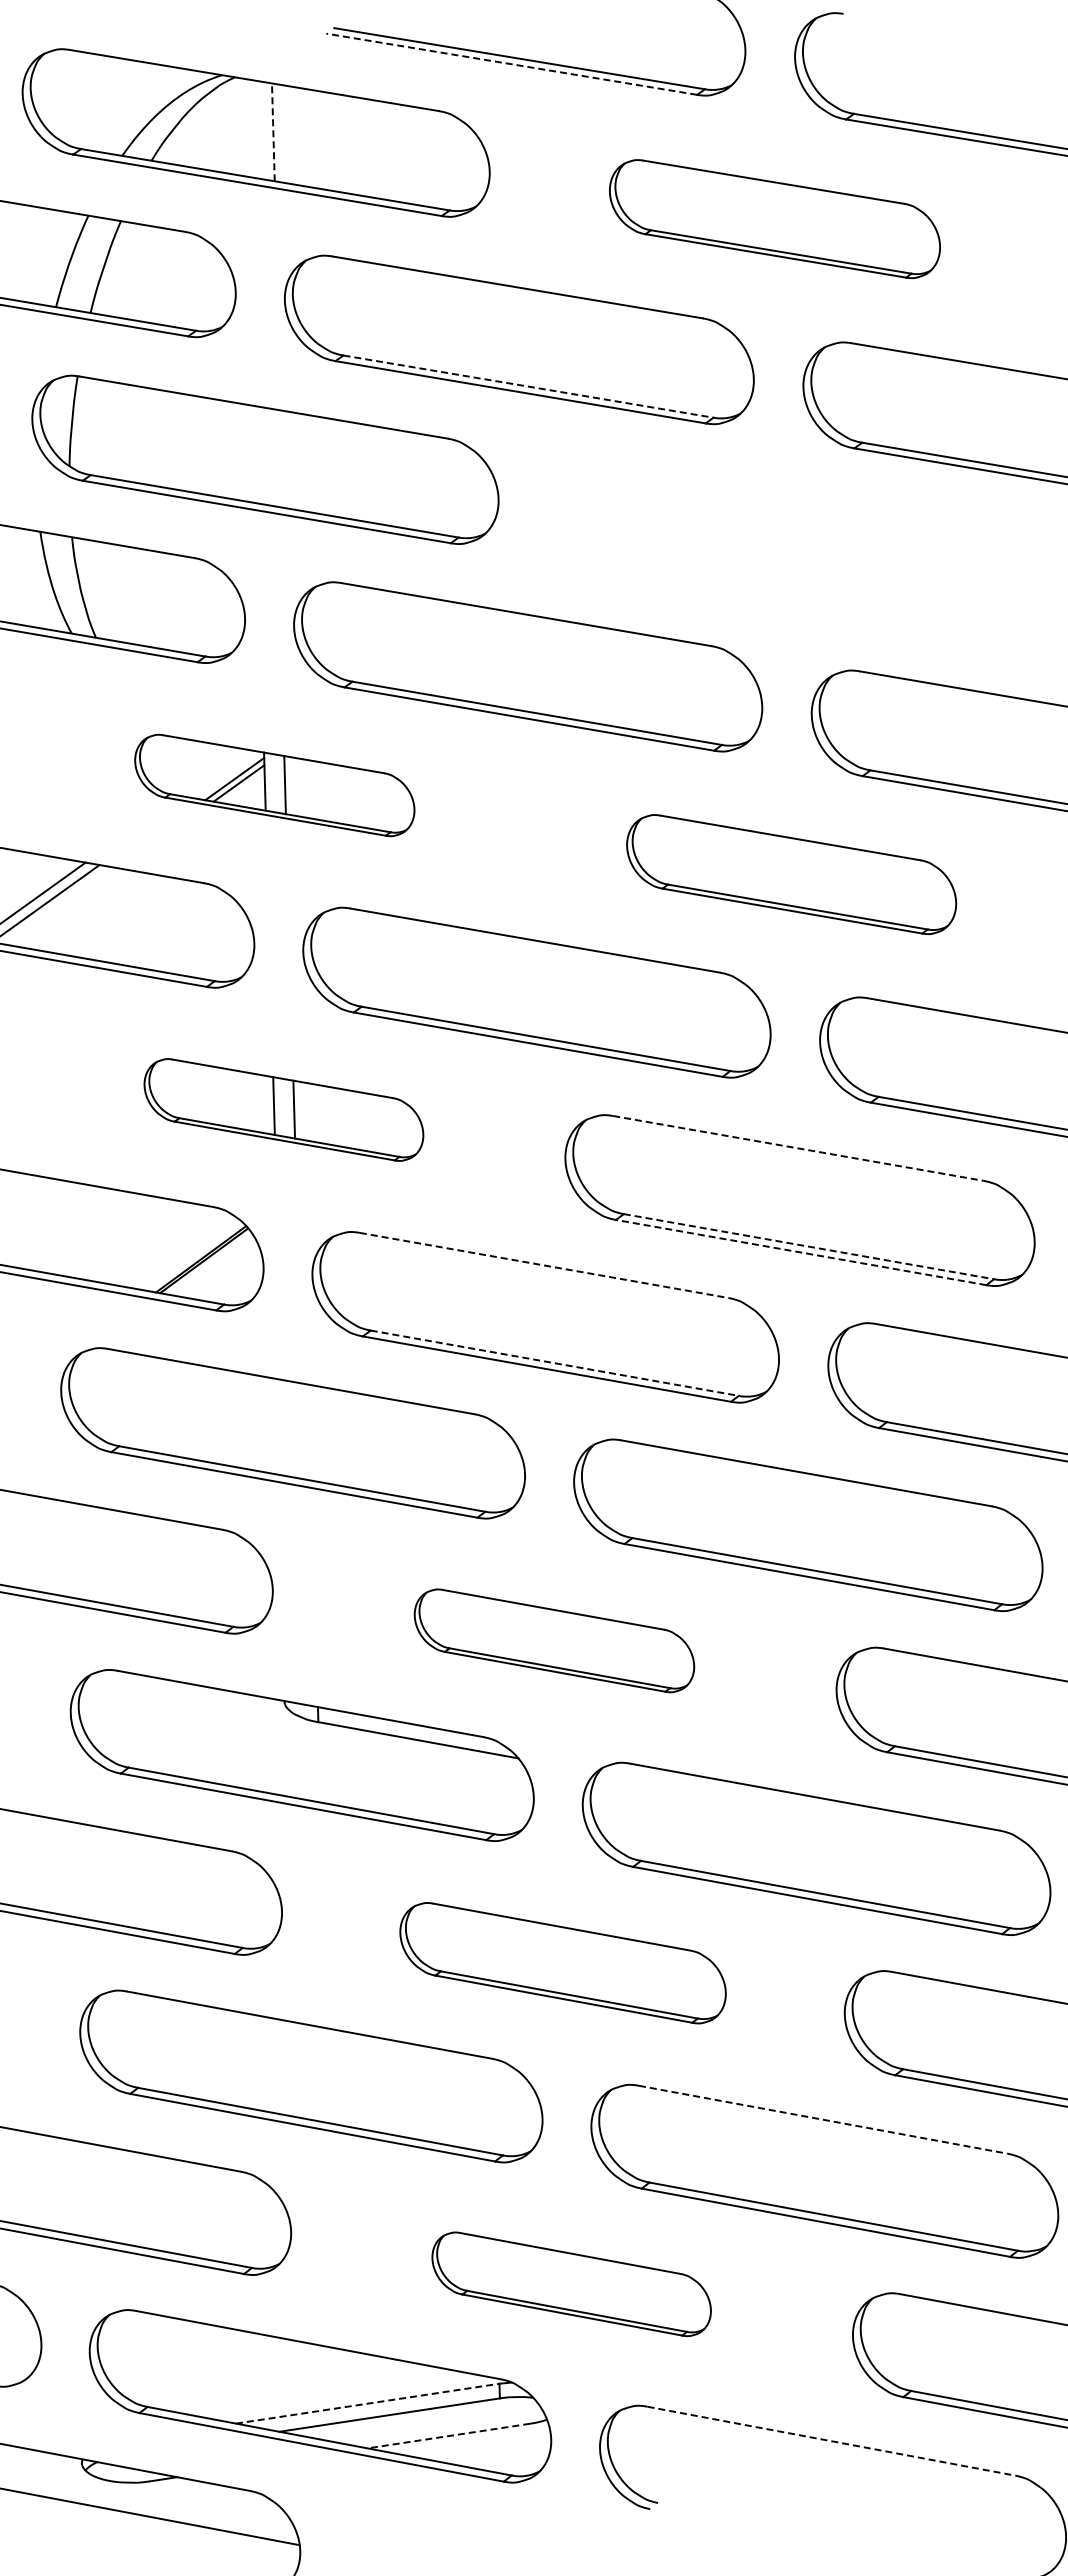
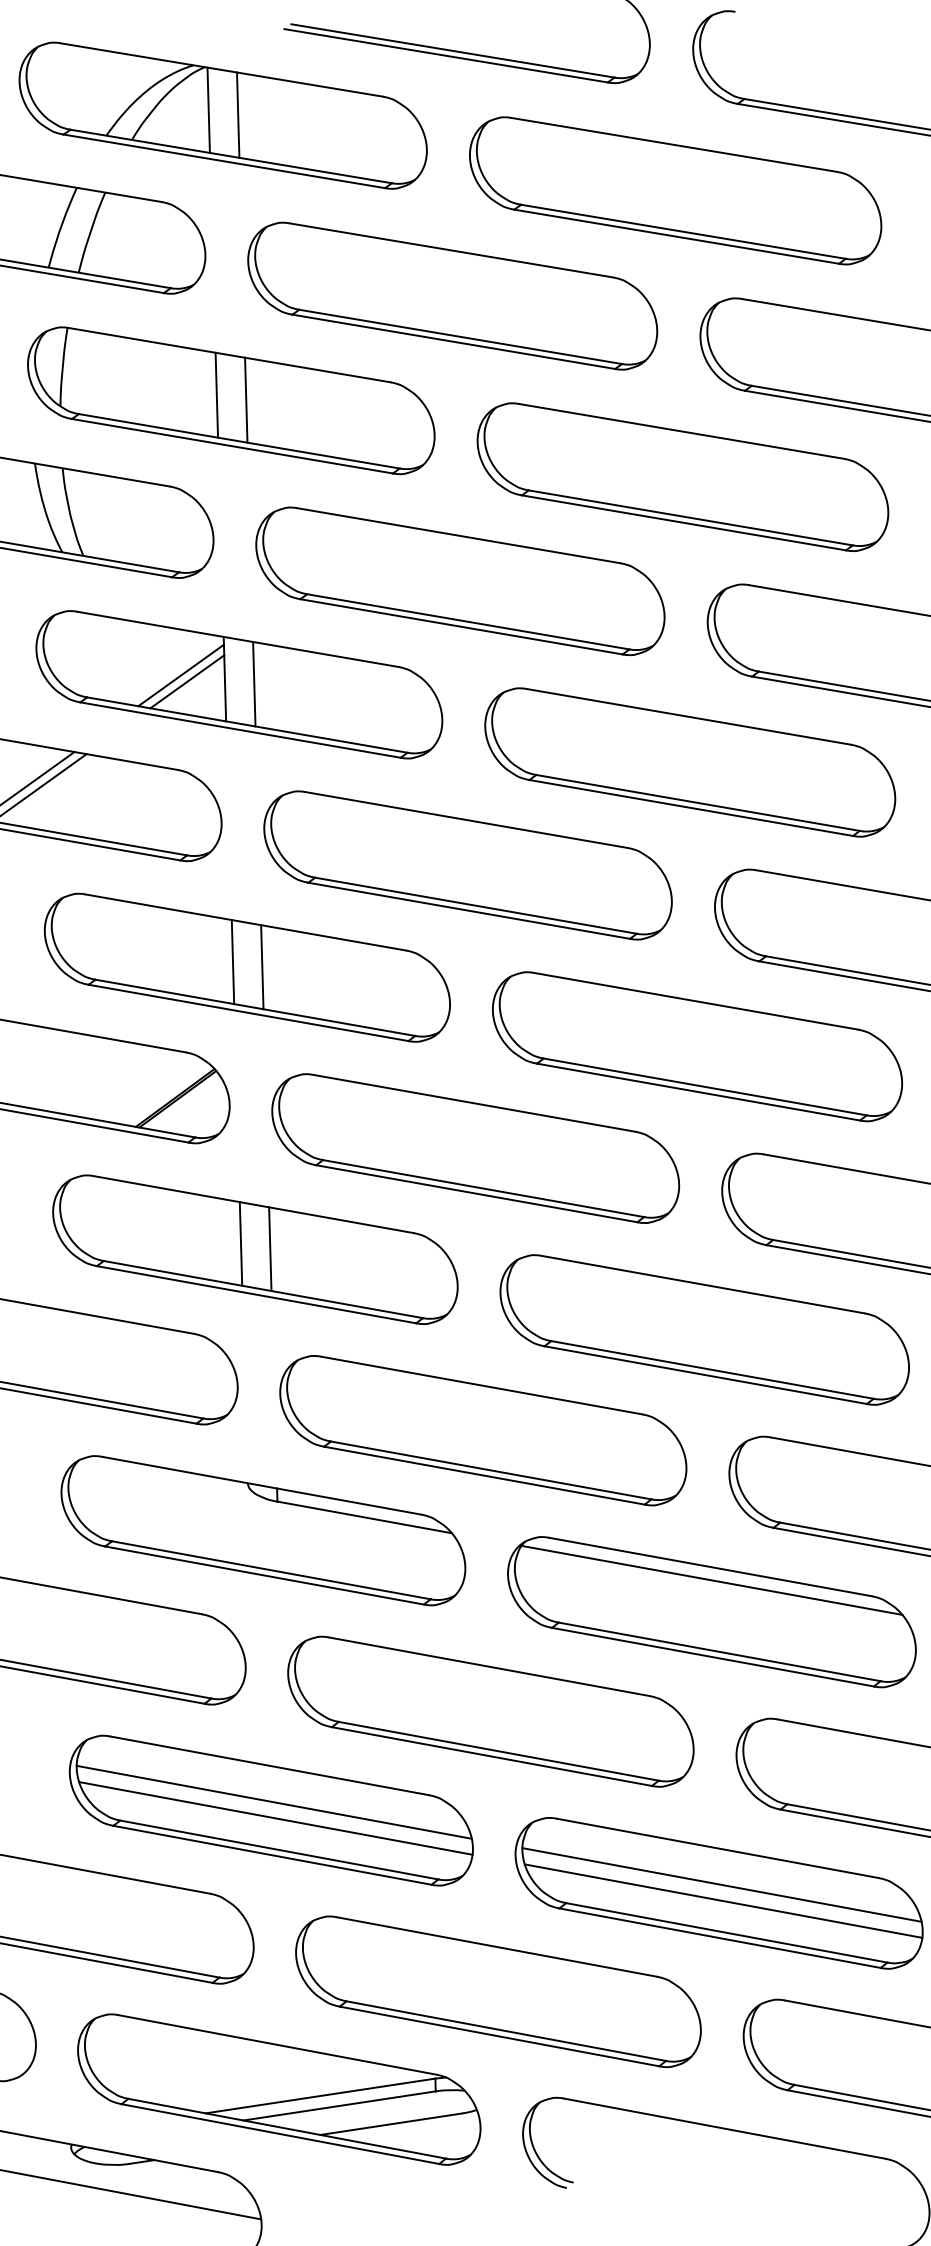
line: (511, 64) -> (445, 55), dashed -> solid
line: (239, 126) -> (208, 110), added
line: (273, 132) -> (238, 115), dashed -> solid
part: (774, 218) -> (675, 190), size x1.43
line: (528, 386) -> (460, 336), dashed -> solid
line: (248, 453) -> (216, 395), added
line: (282, 458) -> (246, 399), added
part: (783, 547) -> (683, 477), added
part: (274, 785) -> (239, 684), size x1.67
part: (791, 874) -> (690, 762), size x1.43
part: (283, 1109) -> (247, 967), size x1.67
line: (799, 1148) -> (697, 1001), dashed -> solid
line: (809, 1246) -> (705, 1086), dashed -> solid
line: (800, 1252) -> (697, 1092), dashed -> solid
line: (544, 1265) -> (474, 1103), dashed -> solid
line: (554, 1363) -> (483, 1188), dashed -> solid
line: (276, 1426) -> (240, 1243), added
line: (309, 1432) -> (269, 1249), added
part: (554, 1640) -> (483, 1430), size x1.67
line: (816, 1812) -> (711, 1580), added
part: (562, 1963) -> (490, 1712), size x1.43
line: (314, 2066) -> (274, 1801), added
line: (316, 2085) -> (275, 1818), added
line: (823, 2119) -> (717, 1848), dashed -> solid
line: (828, 2161) -> (722, 1884), added
line: (829, 2180) -> (723, 1901), added
part: (571, 2284) -> (498, 1992), size x1.67
line: (368, 2403) -> (321, 2095), dashed -> solid
line: (448, 2436) -> (390, 2124), dashed -> solid
line: (832, 2441) -> (725, 2128), dashed -> solid

